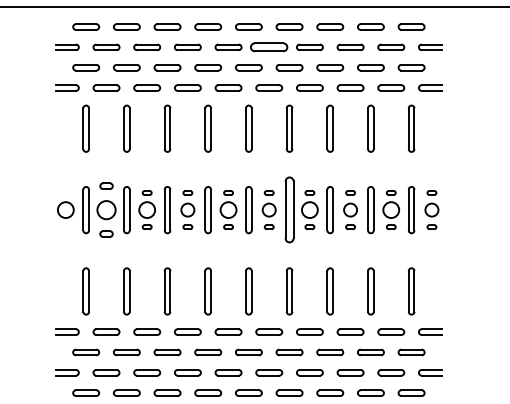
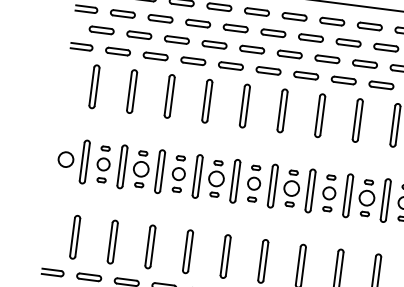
part: (269, 47) -> (273, 33), size x0.71
part: (106, 209) -> (103, 163), size x0.71
part: (289, 210) -> (272, 186), size x0.71

